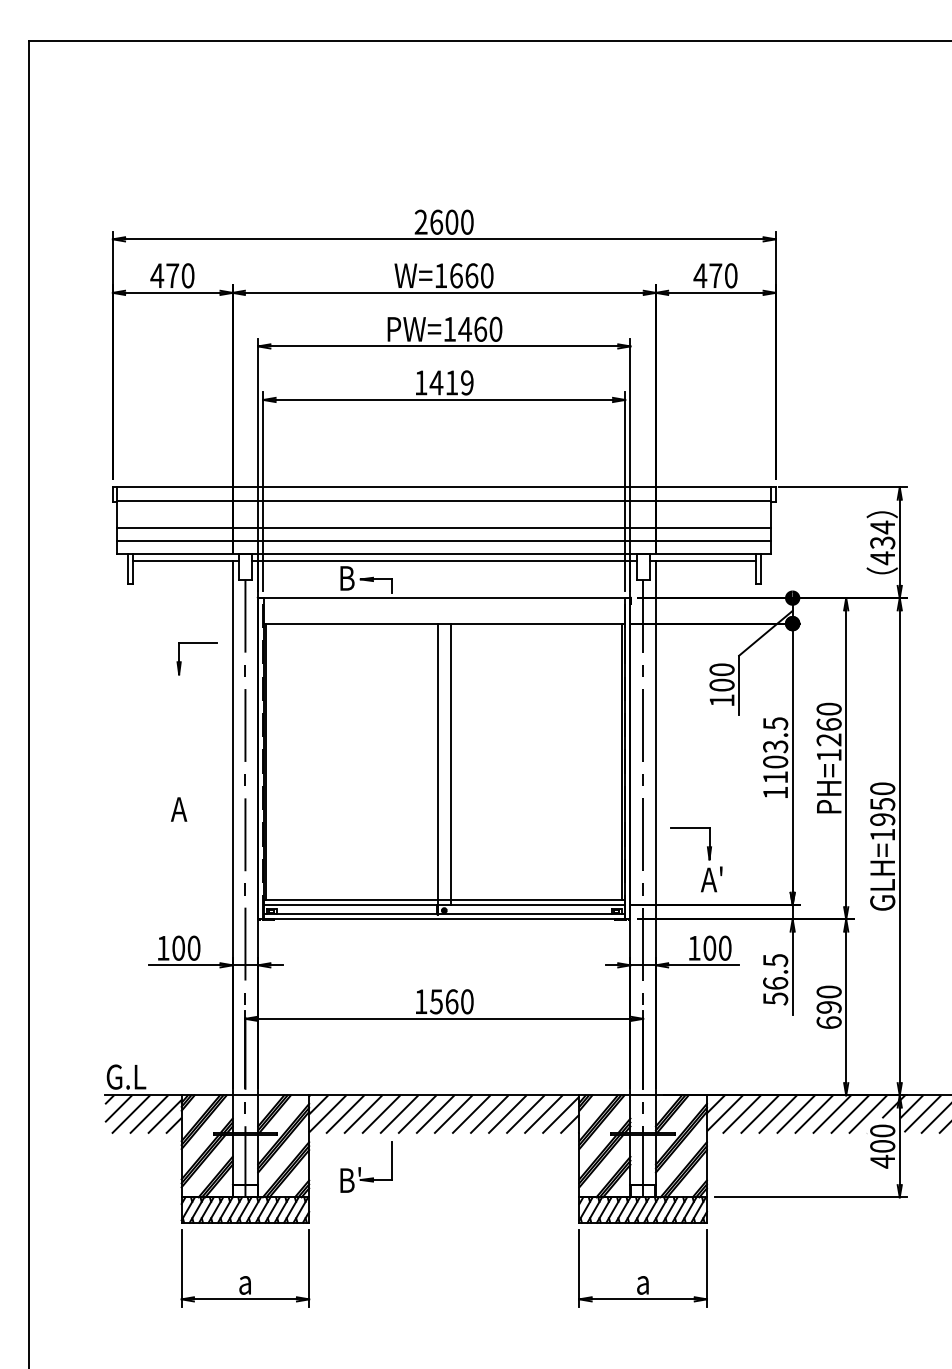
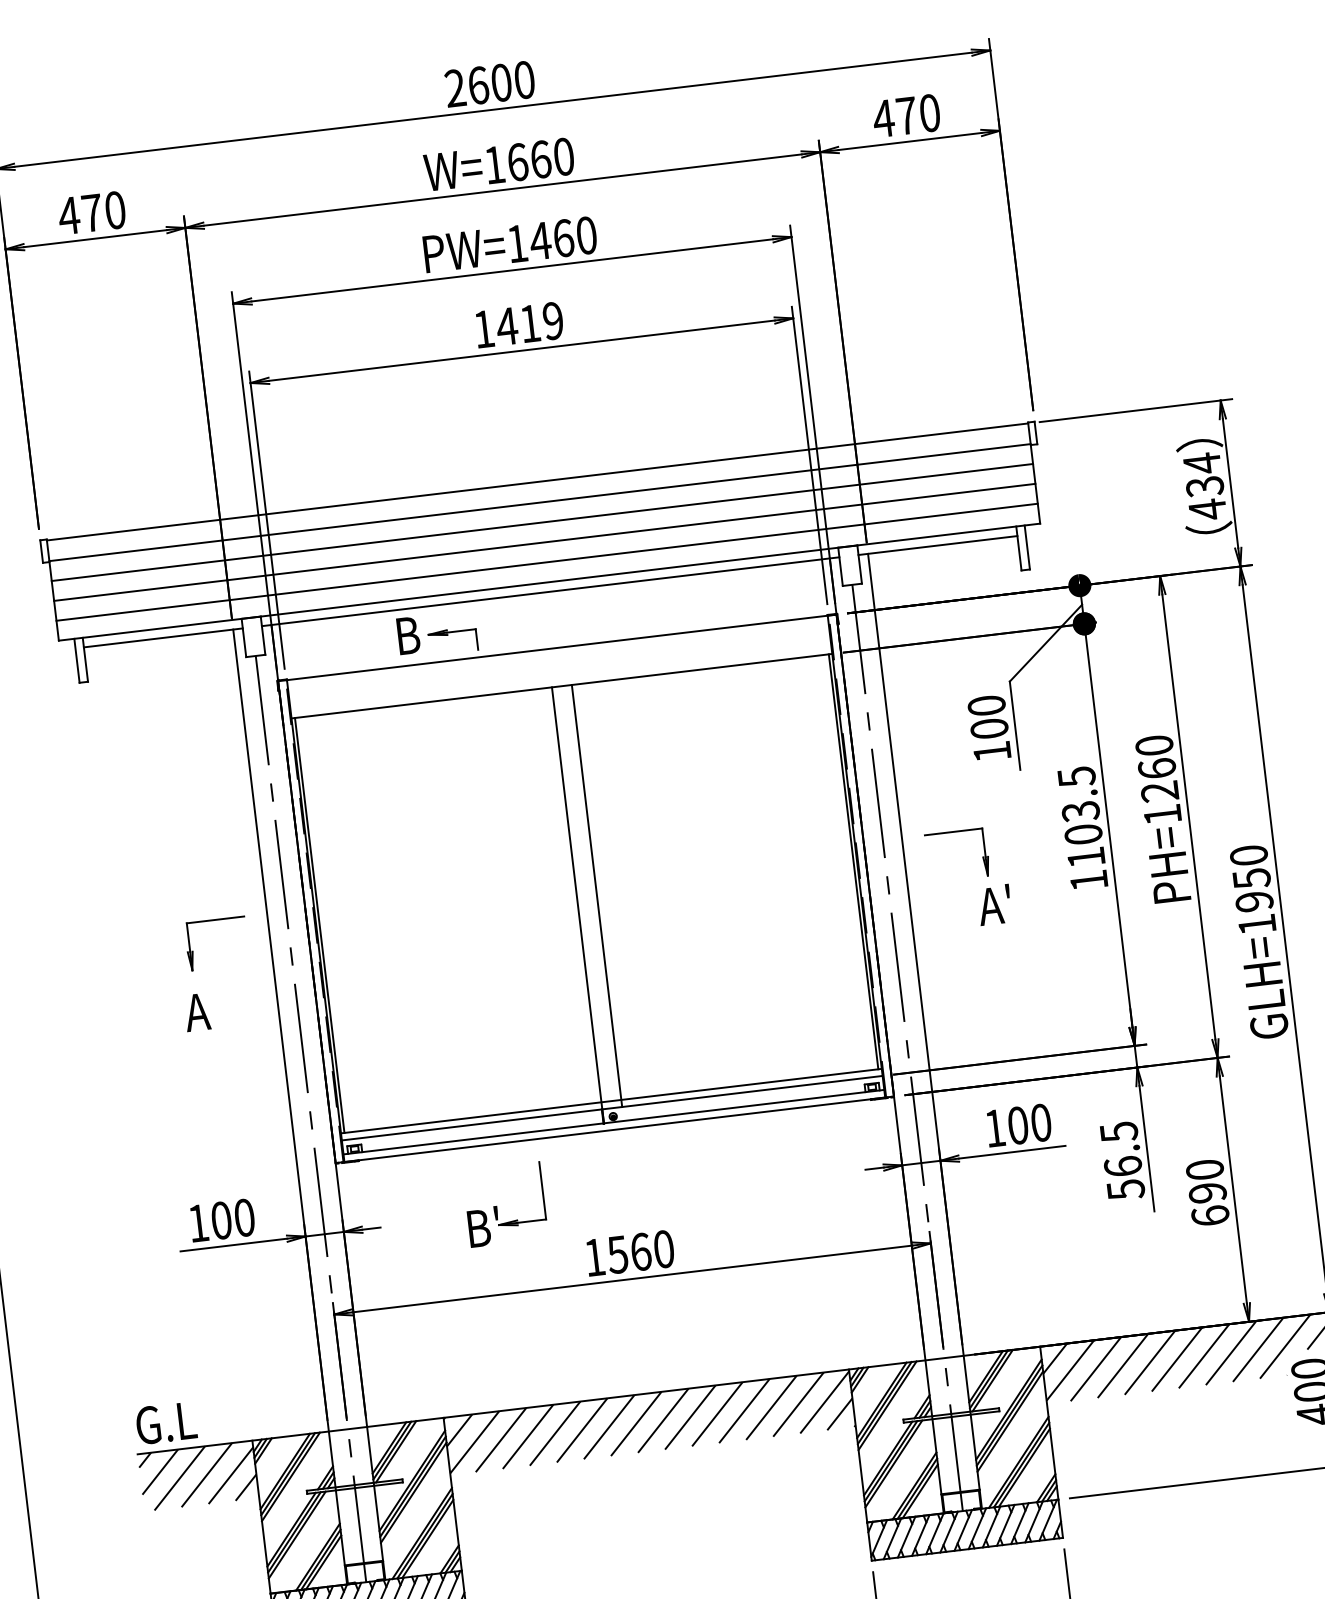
line: (444, 514) -> (542, 522), added
part: (196, 643) -> (212, 920), moved
part: (708, 859) -> (986, 875), moved
part: (360, 1167) -> (496, 1206), moved

